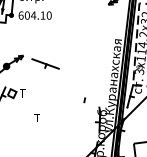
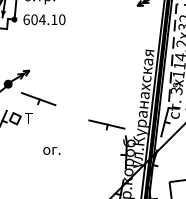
part: (45, 64) -> (38, 99), moved
line: (84, 98) -> (106, 124), added
text: (40, 117) -> (51, 149), Т -> ог.

